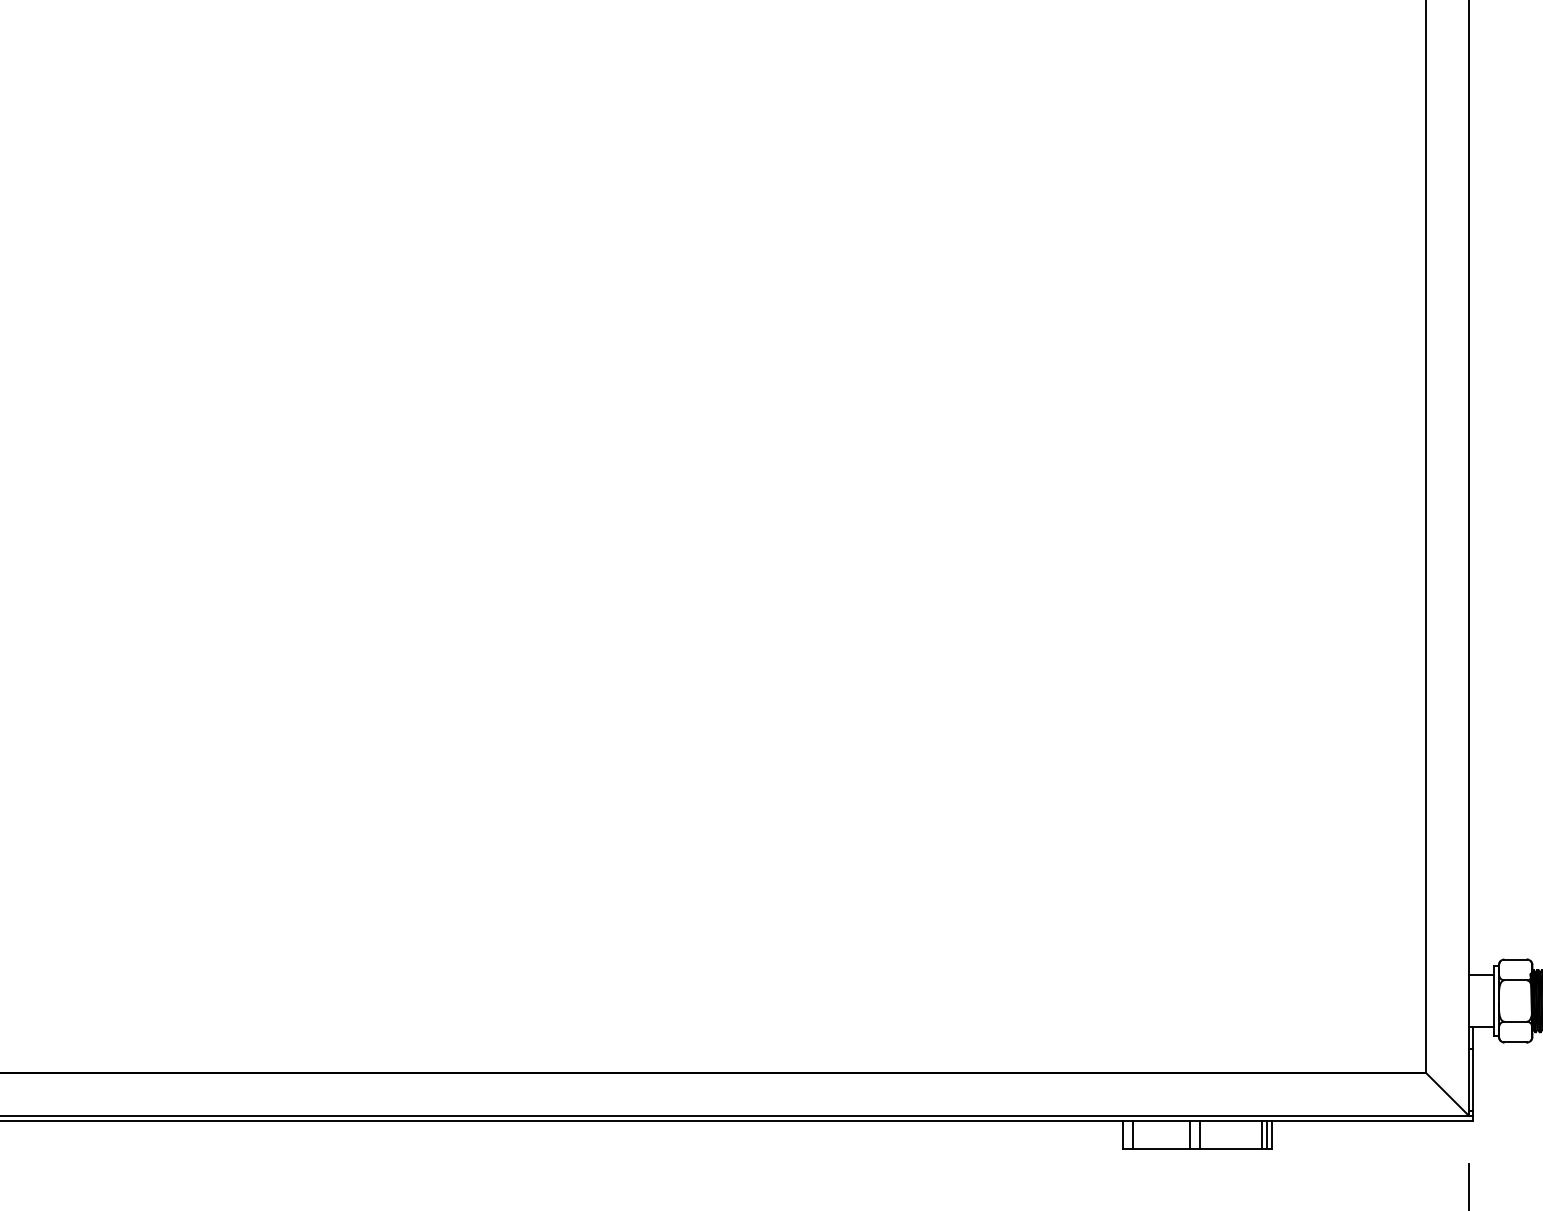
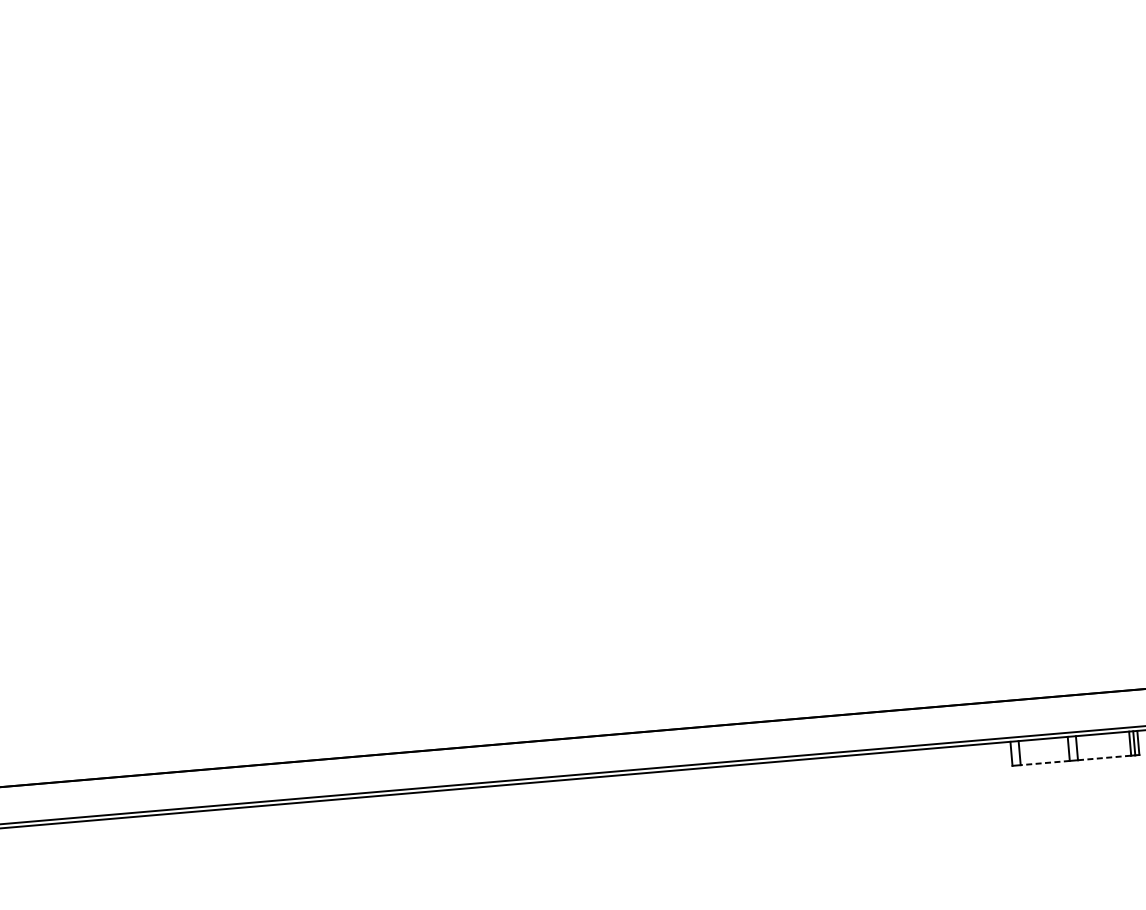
line: (1161, 1148) -> (1045, 762), solid -> dashed
line: (1231, 1148) -> (1105, 757), solid -> dashed

